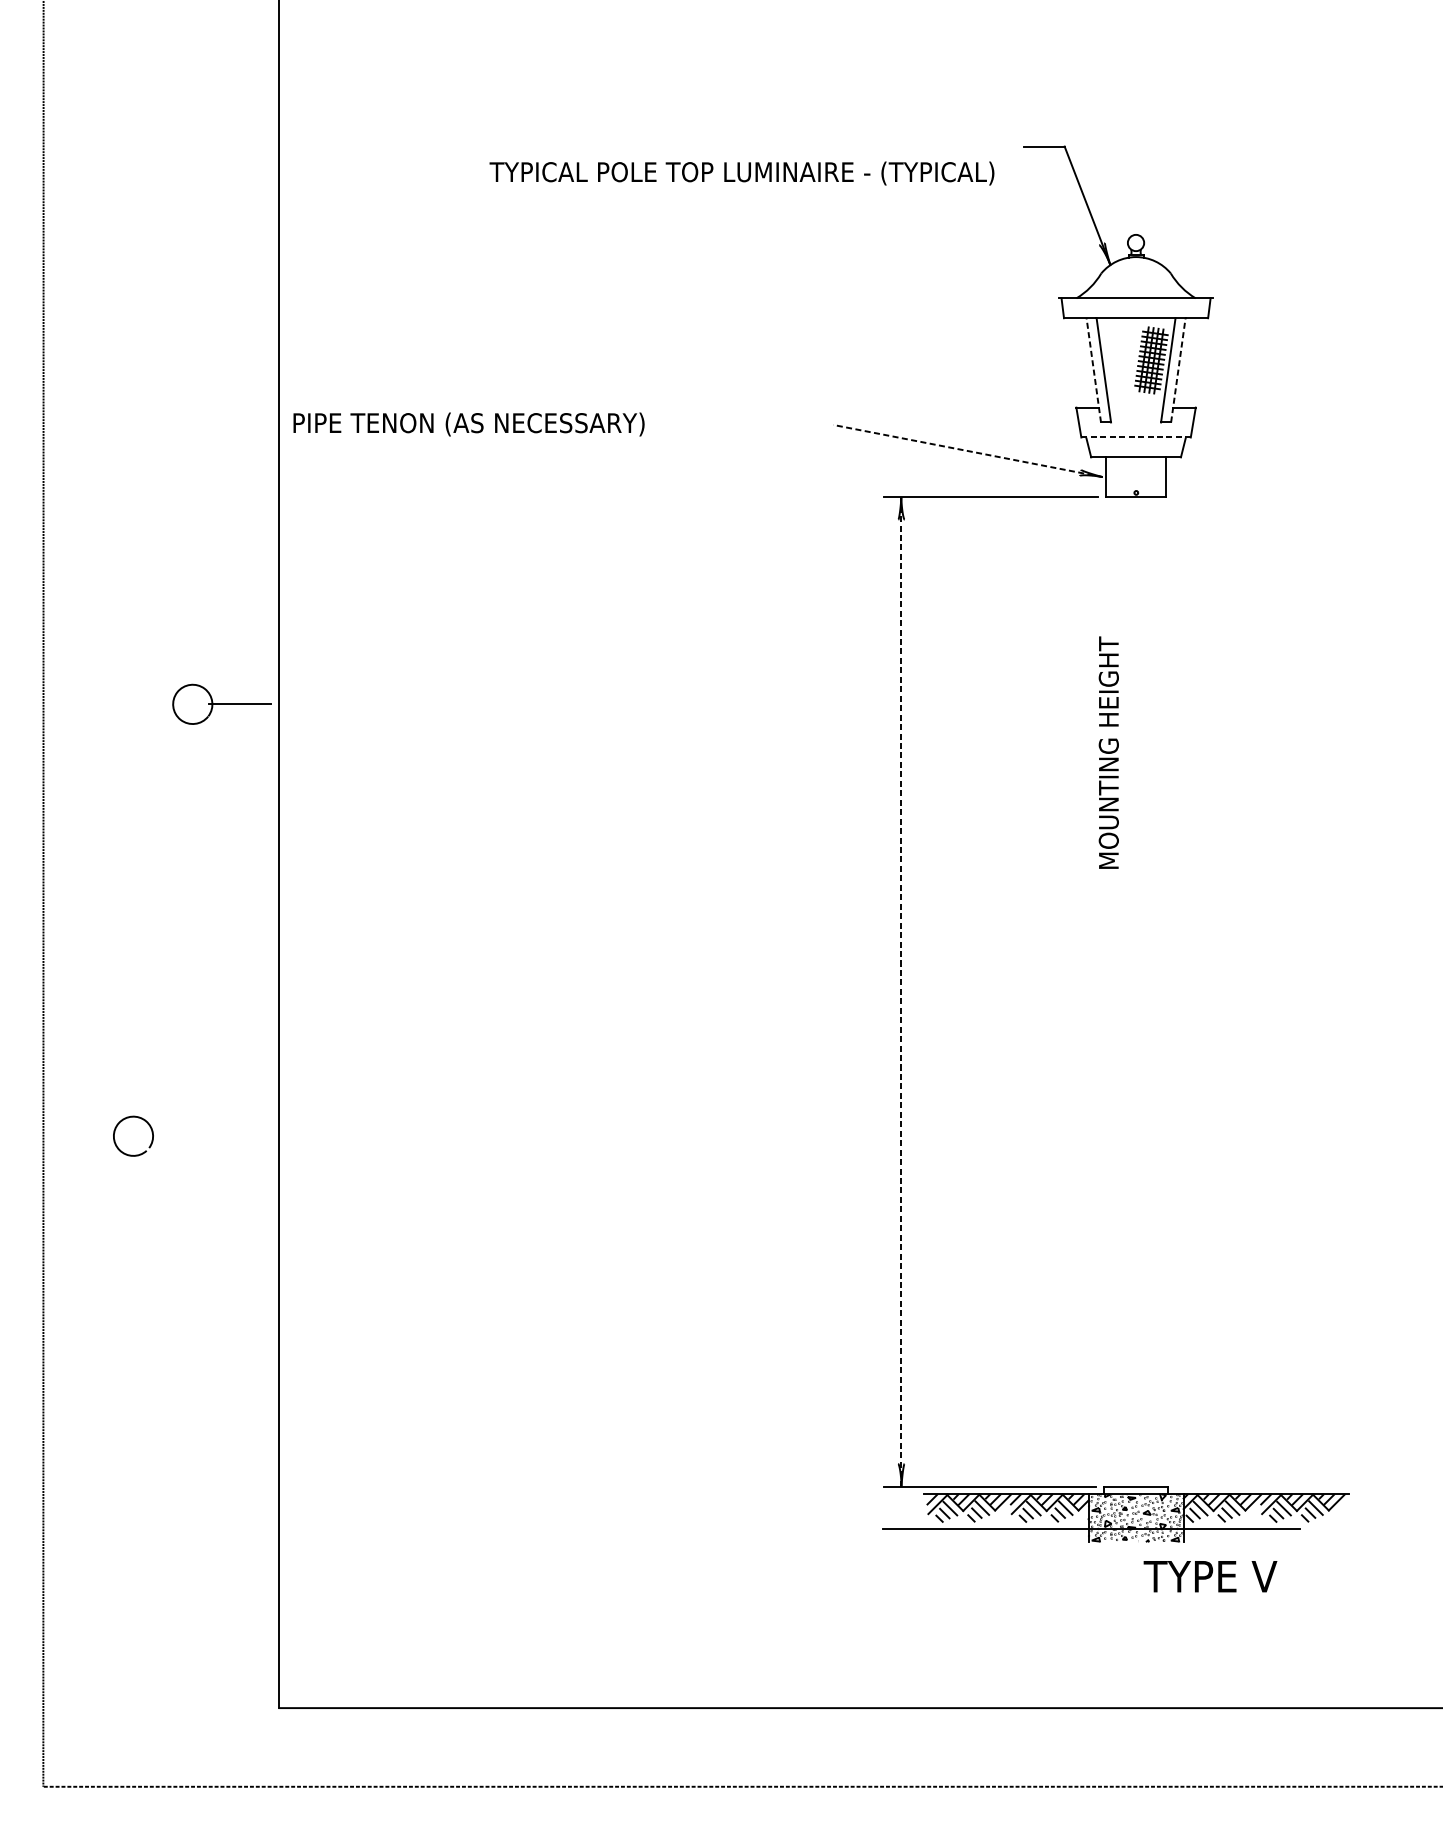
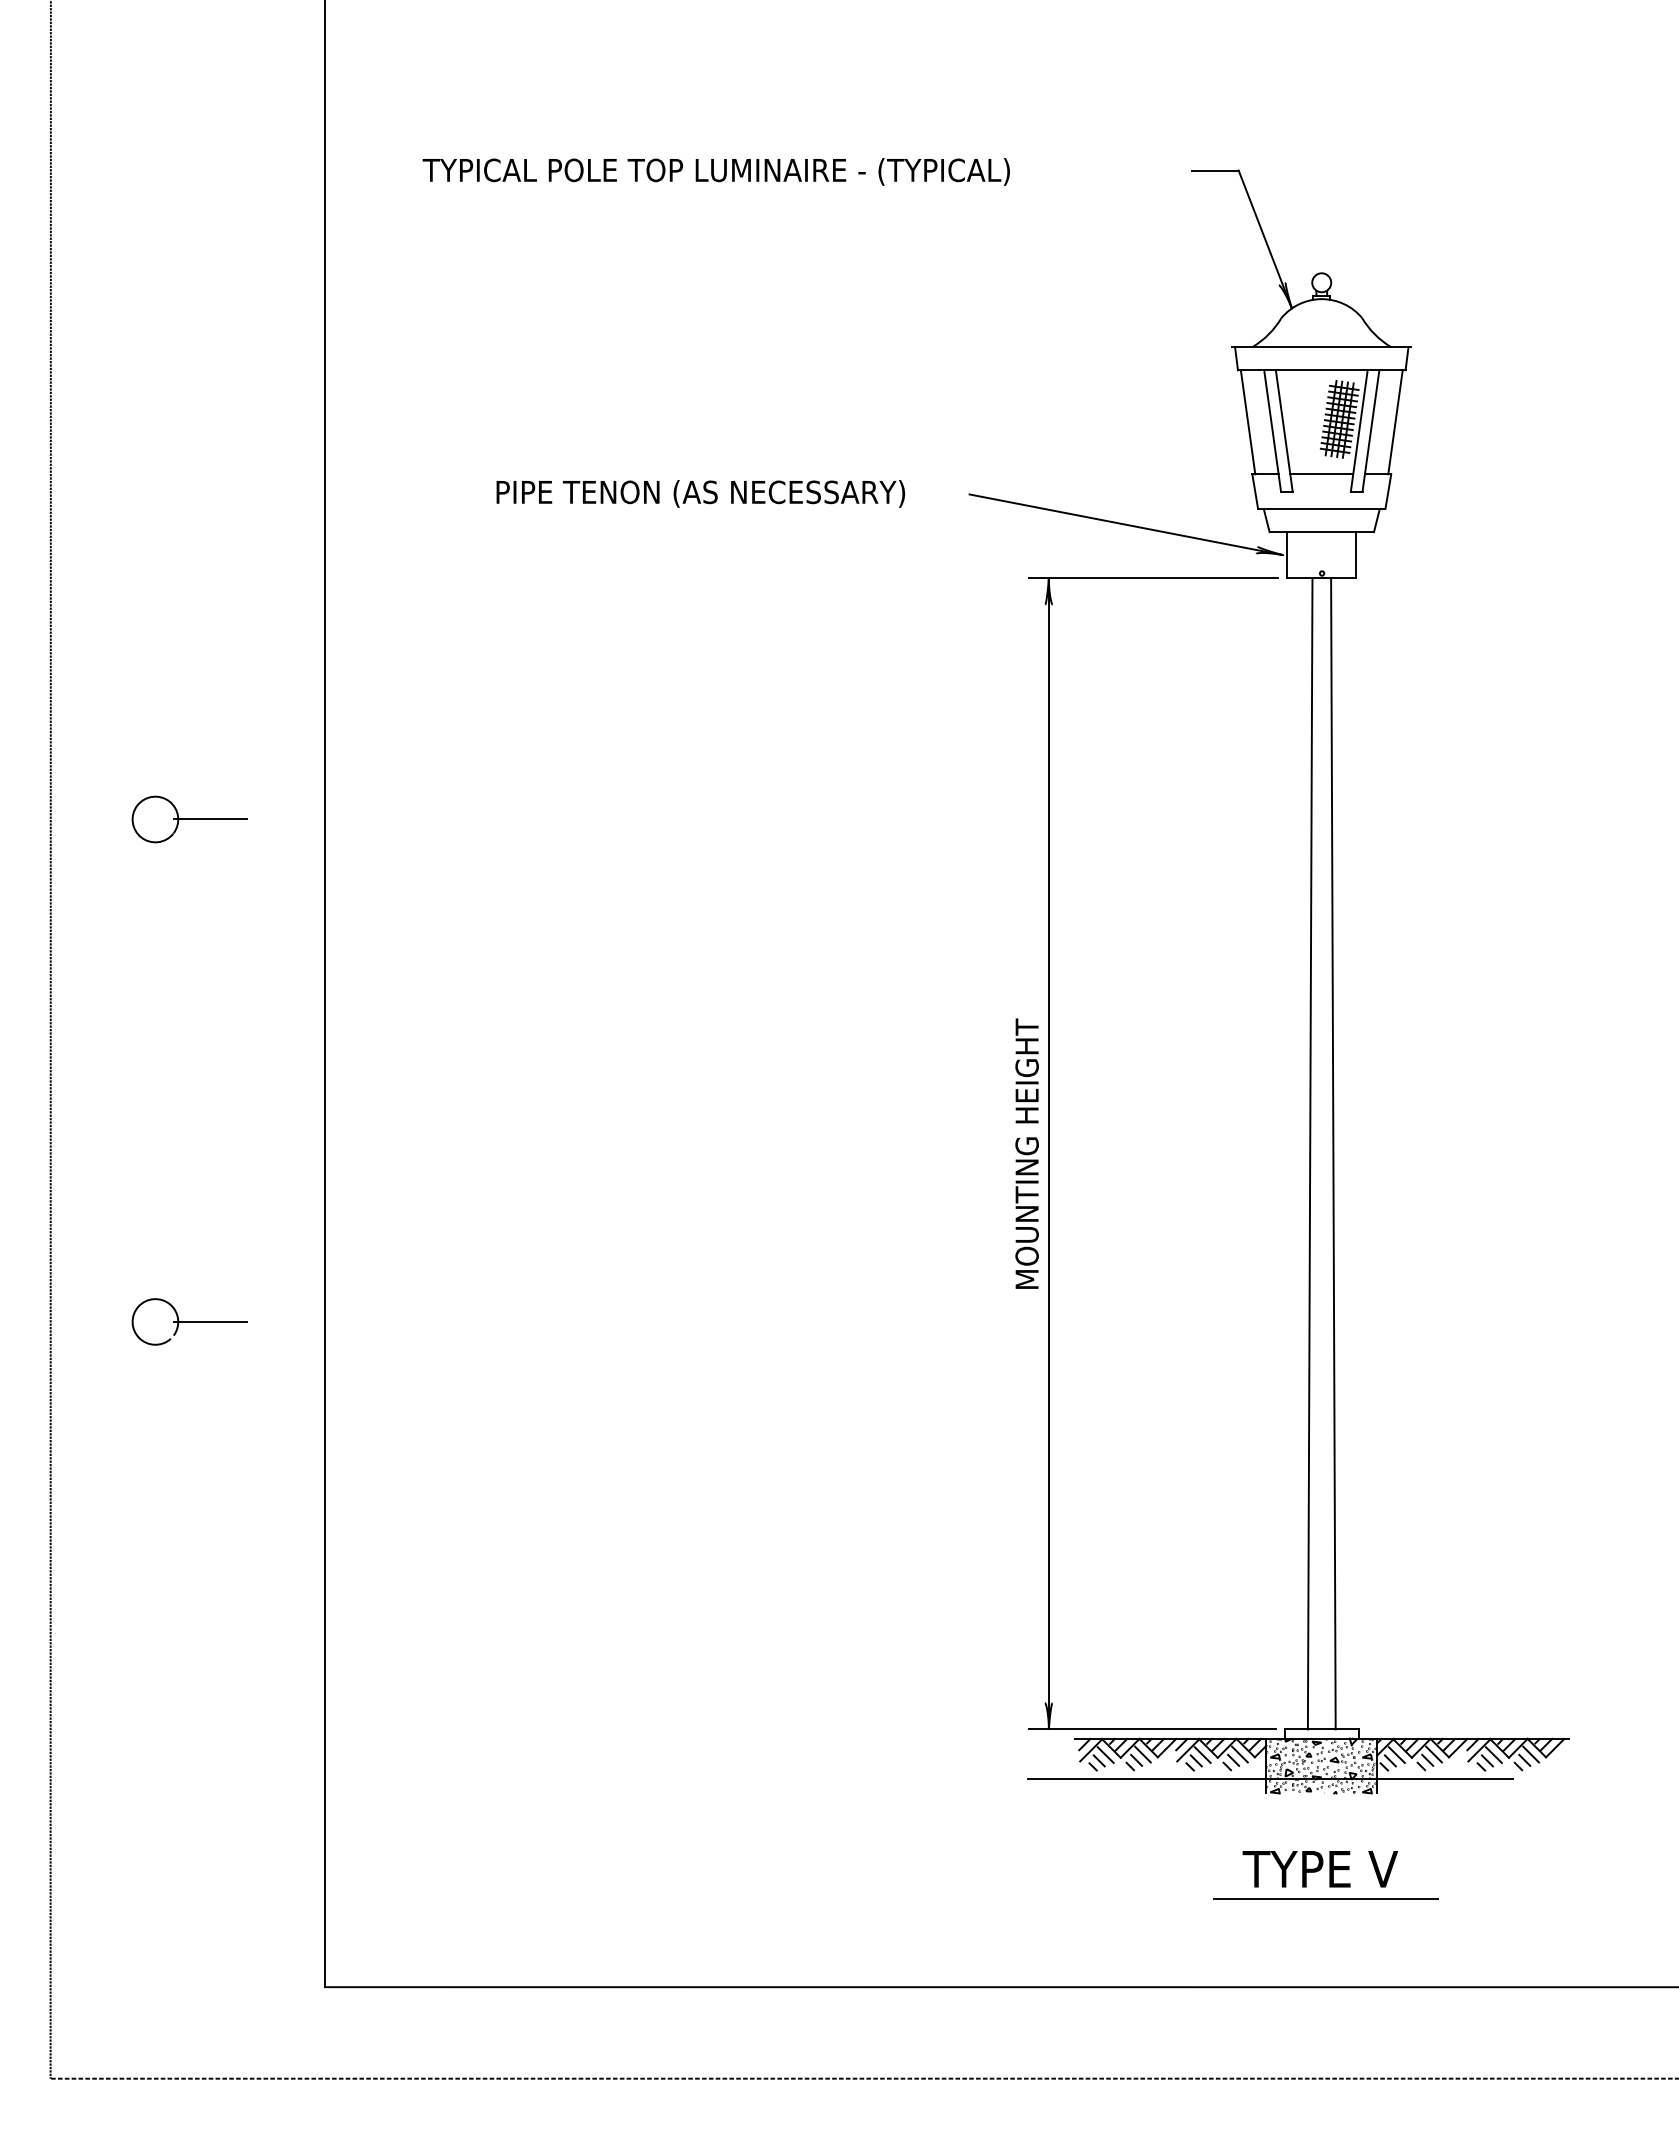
text: (741, 173) -> (715, 171), moved
line: (1072, 363) -> (1247, 422), added
line: (1199, 363) -> (1395, 422), added
line: (1093, 369) -> (1272, 430), dashed -> solid
line: (1178, 369) -> (1371, 430), dashed -> solid
line: (1135, 407) -> (1321, 474), added
text: (468, 424) -> (700, 493), moved
line: (1135, 437) -> (1321, 509), dashed -> solid
line: (968, 450) -> (1126, 524), dashed -> solid
part: (222, 704) -> (189, 819), moved
text: (1108, 752) -> (1026, 1153), moved
line: (901, 991) -> (1048, 1153), dashed -> solid
line: (1125, 991) -> (1309, 1153), added
line: (1146, 991) -> (1333, 1153), added
line: (179, 1135) -> (209, 1321), added
text: (1210, 1576) -> (1320, 1869), moved
line: (1139, 1632) -> (1325, 1899), added

